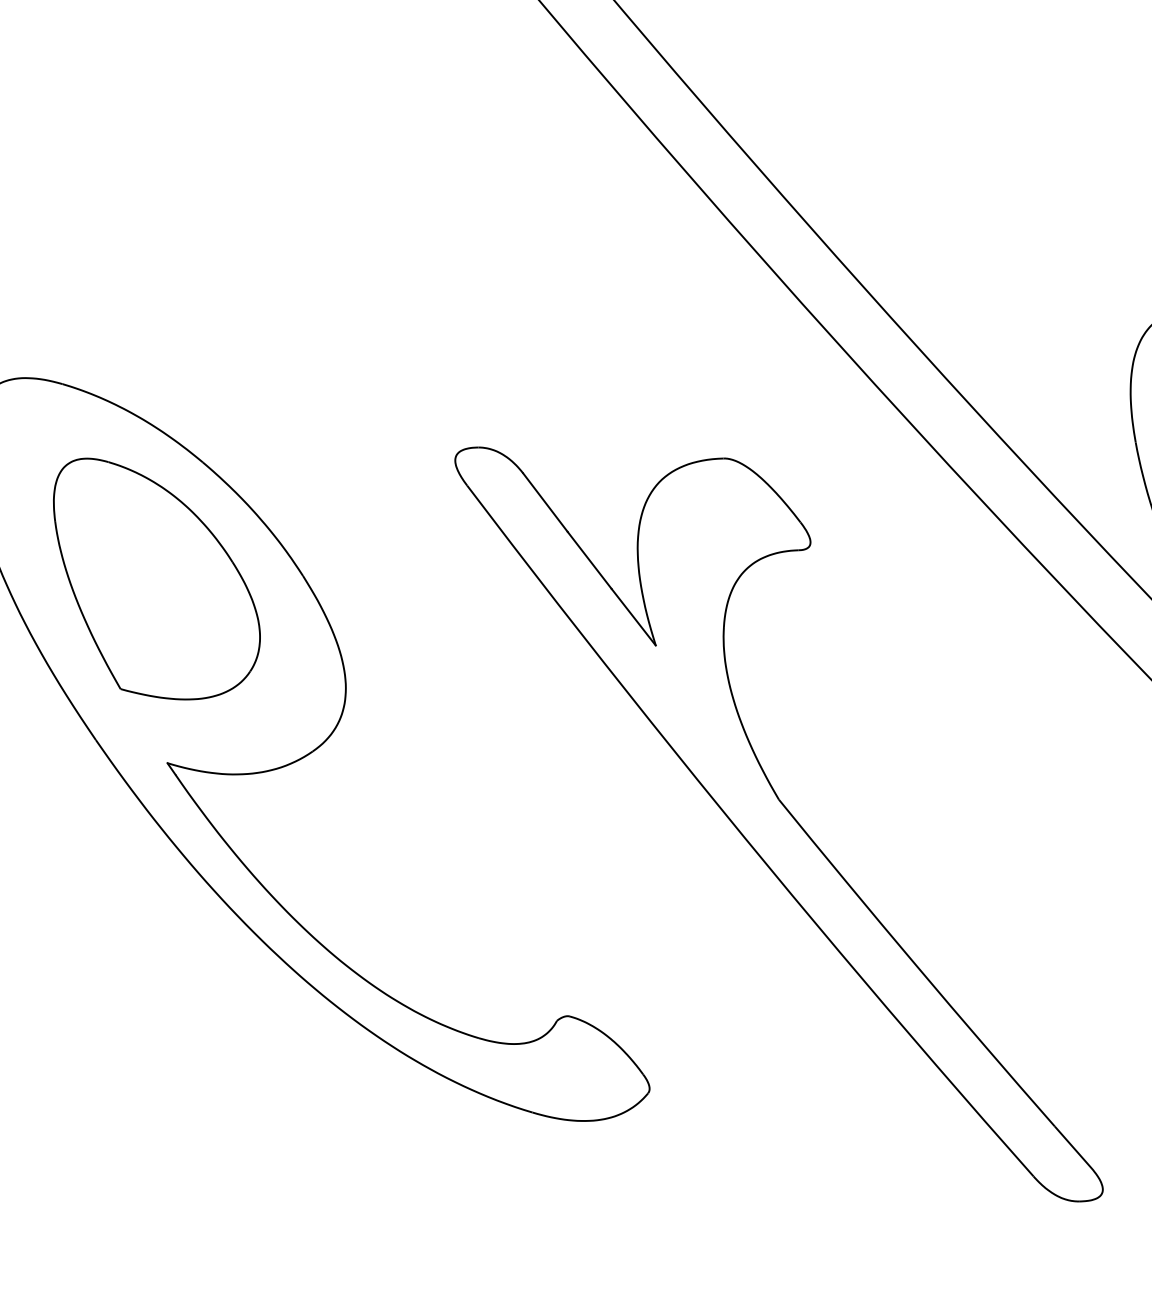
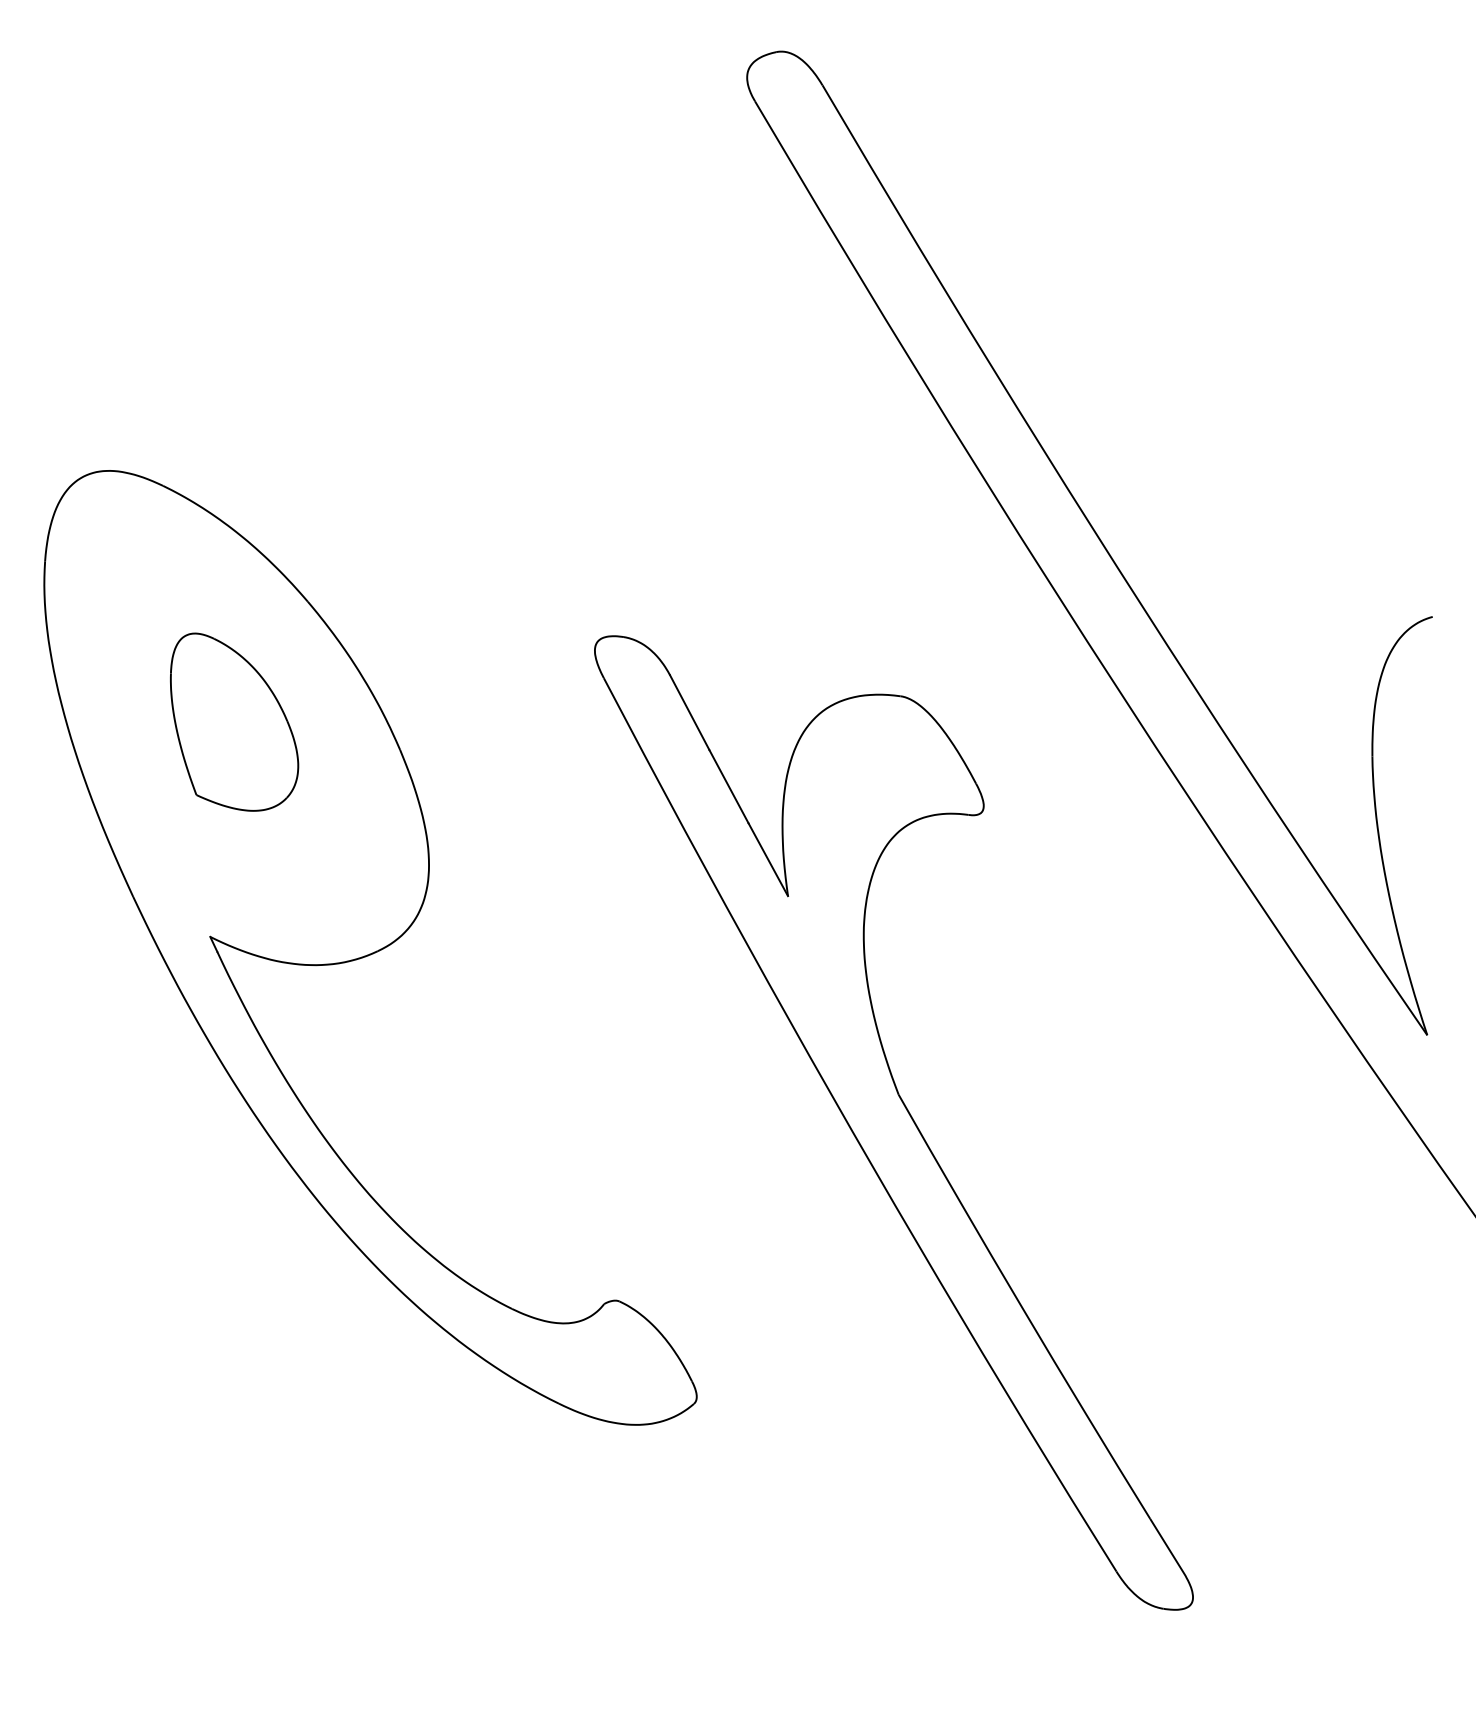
part: (157, 575) -> (234, 721), size x0.6

